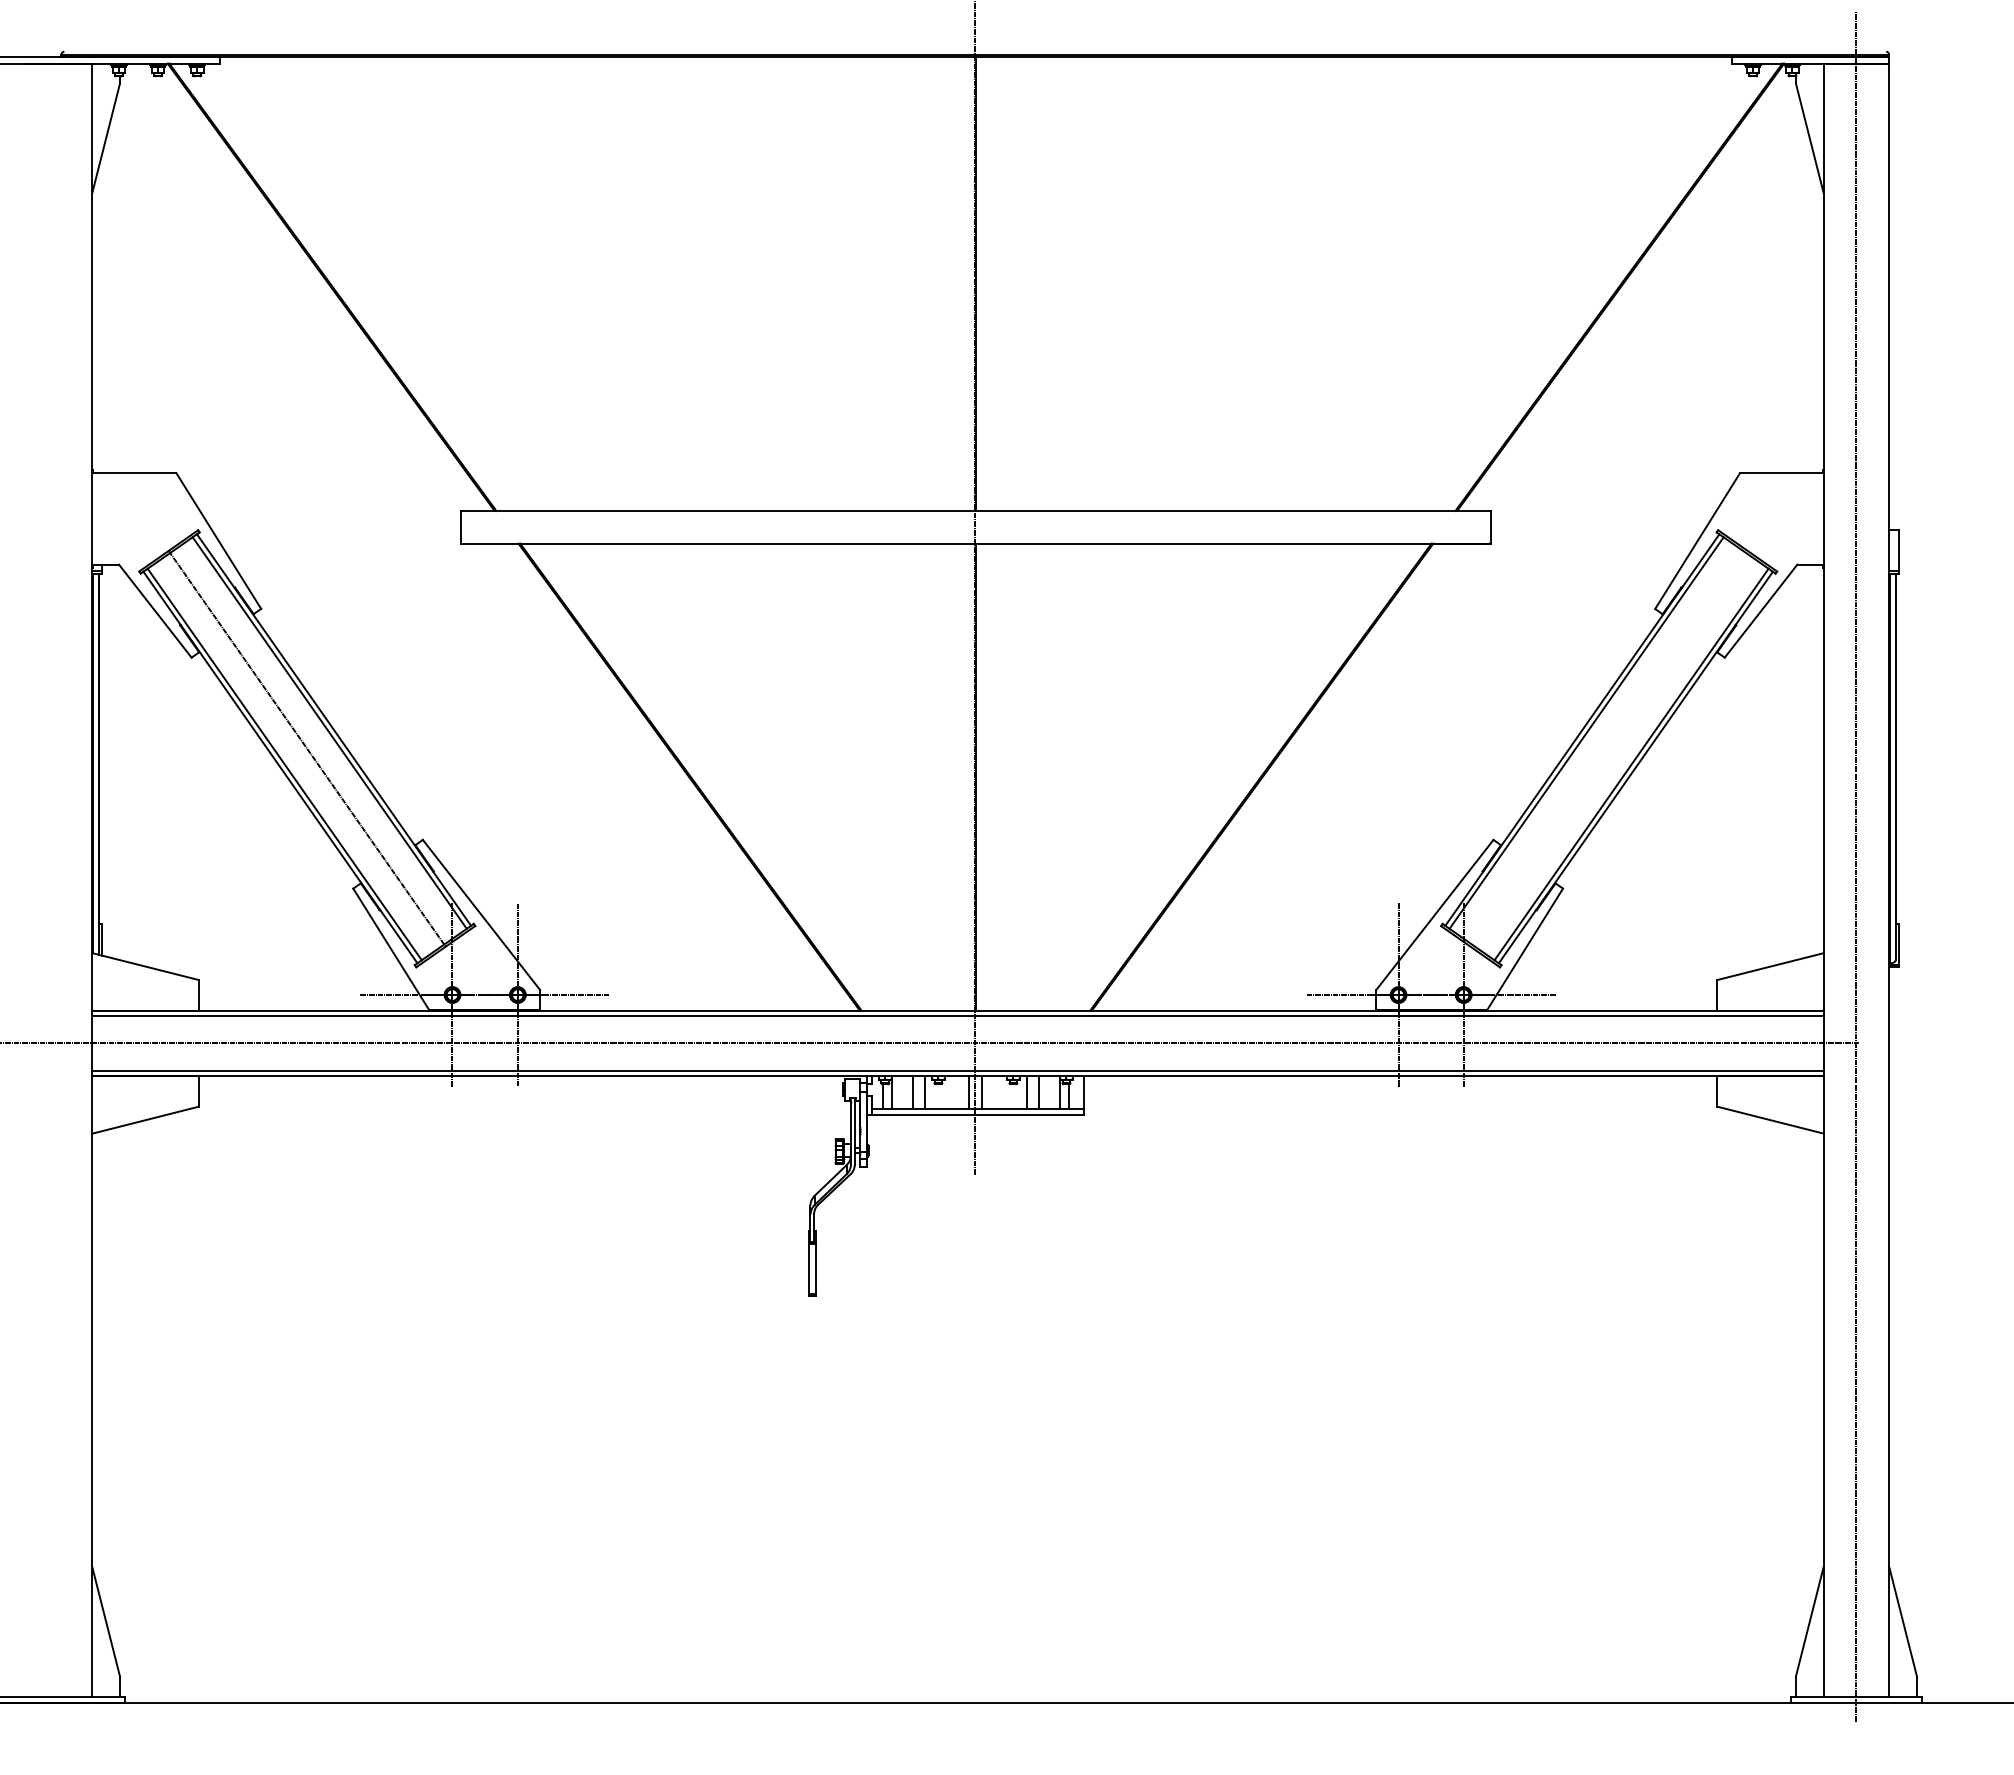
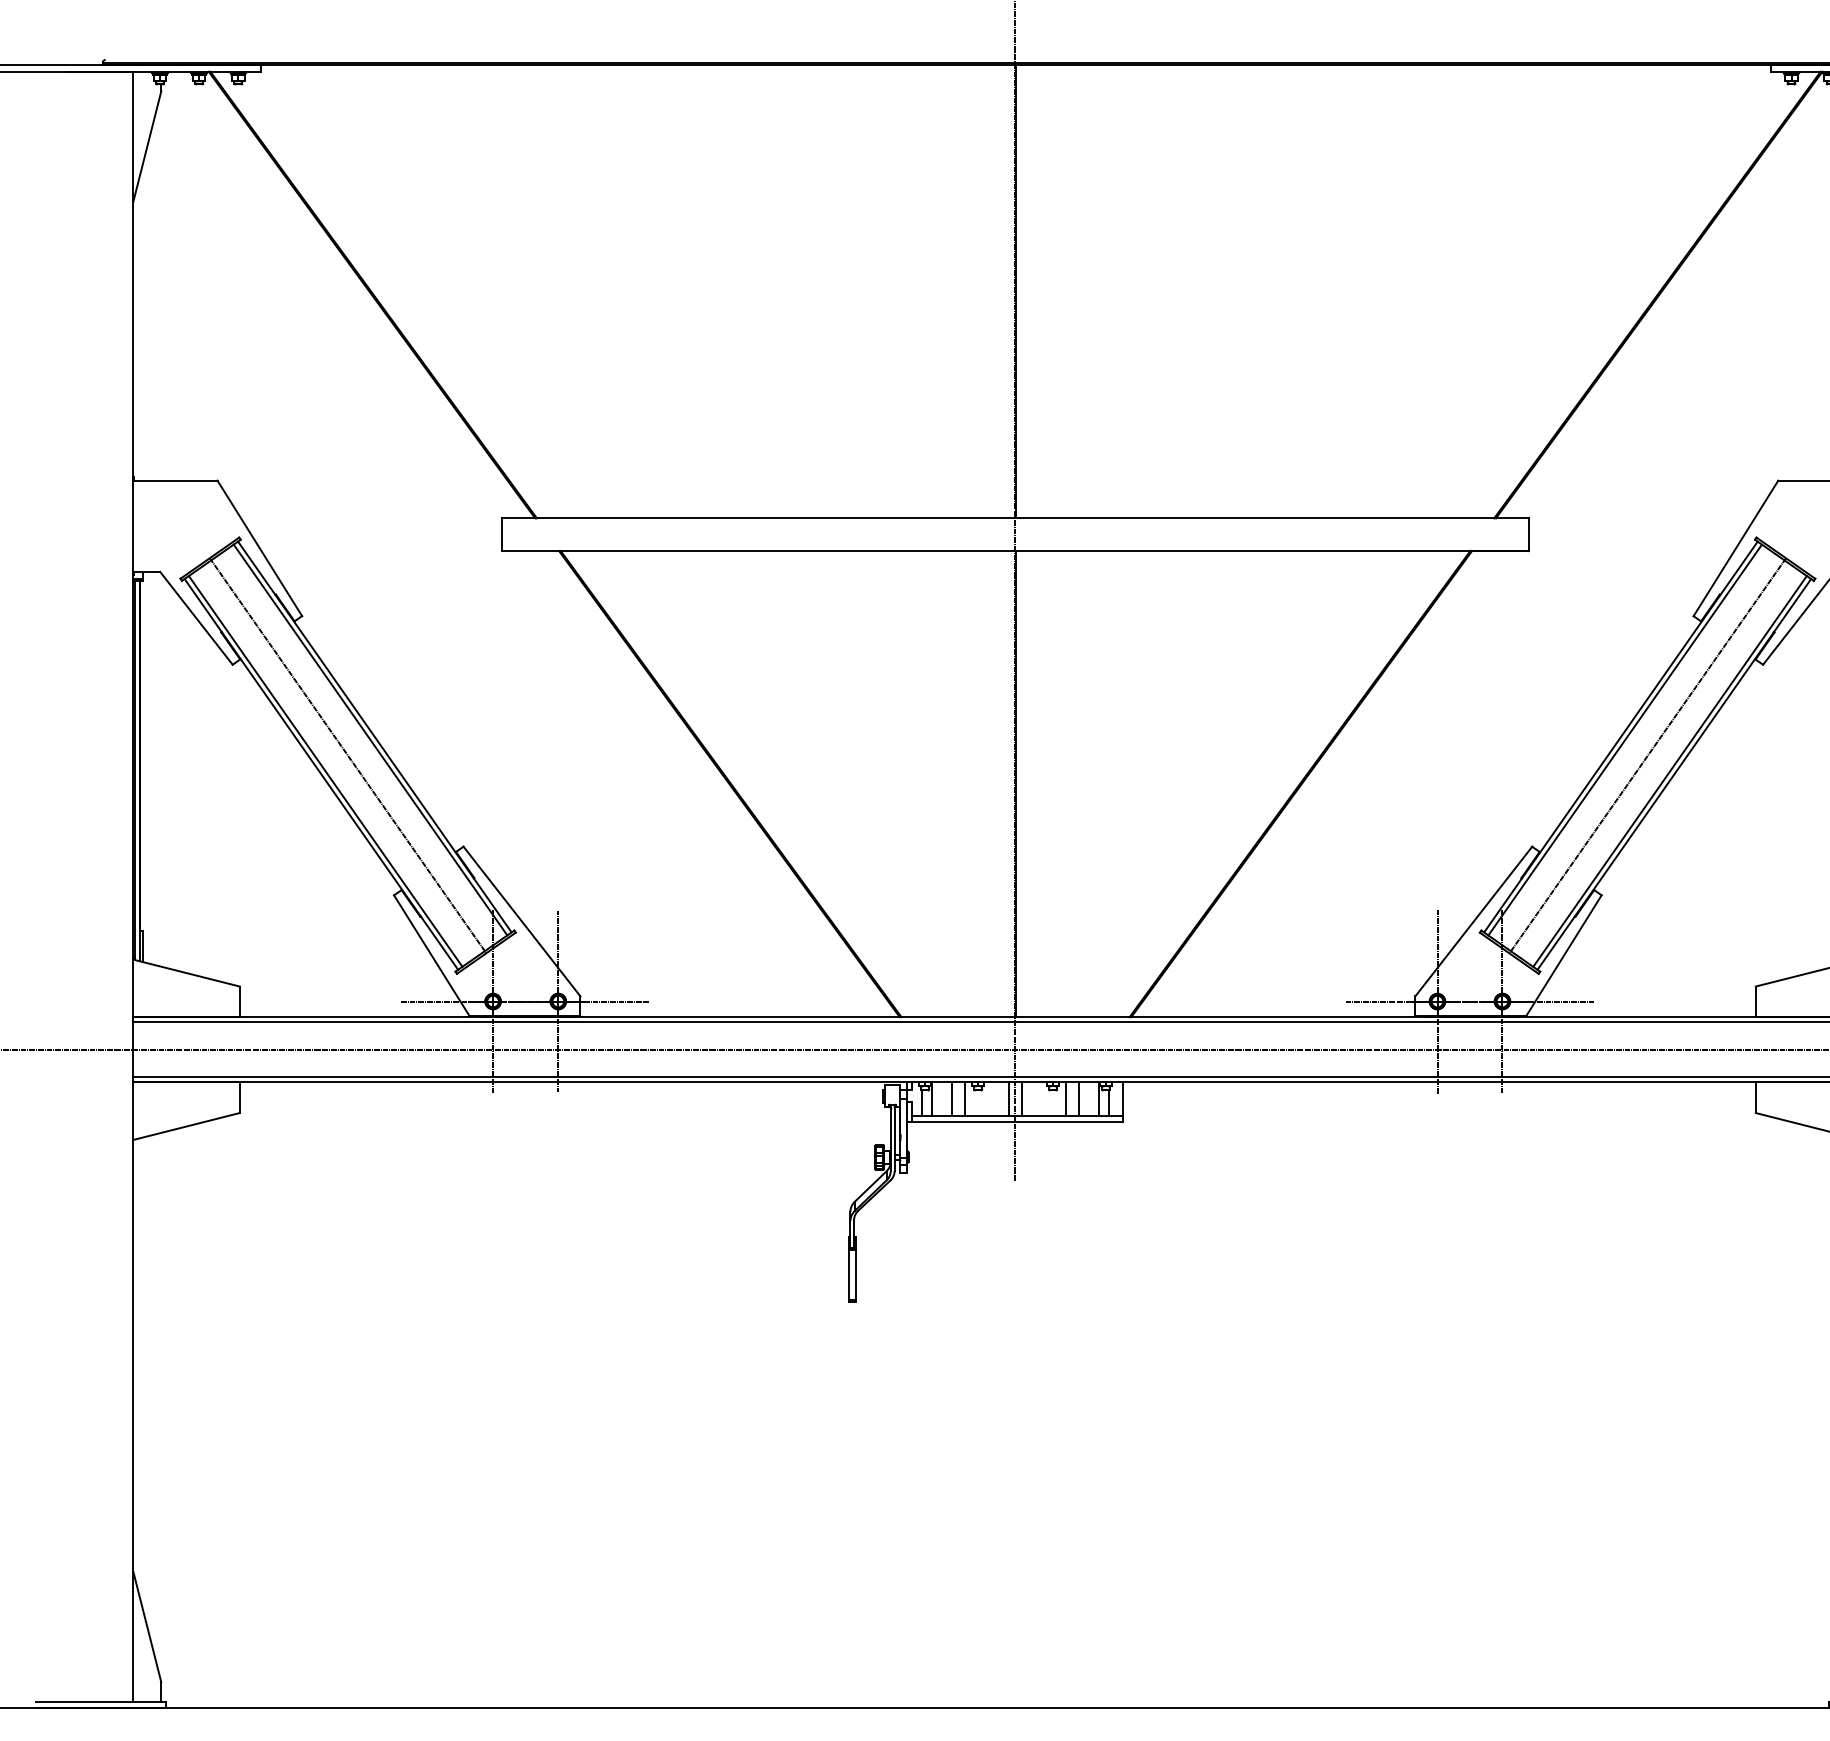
line: (1608, 748) -> (1647, 755), added

